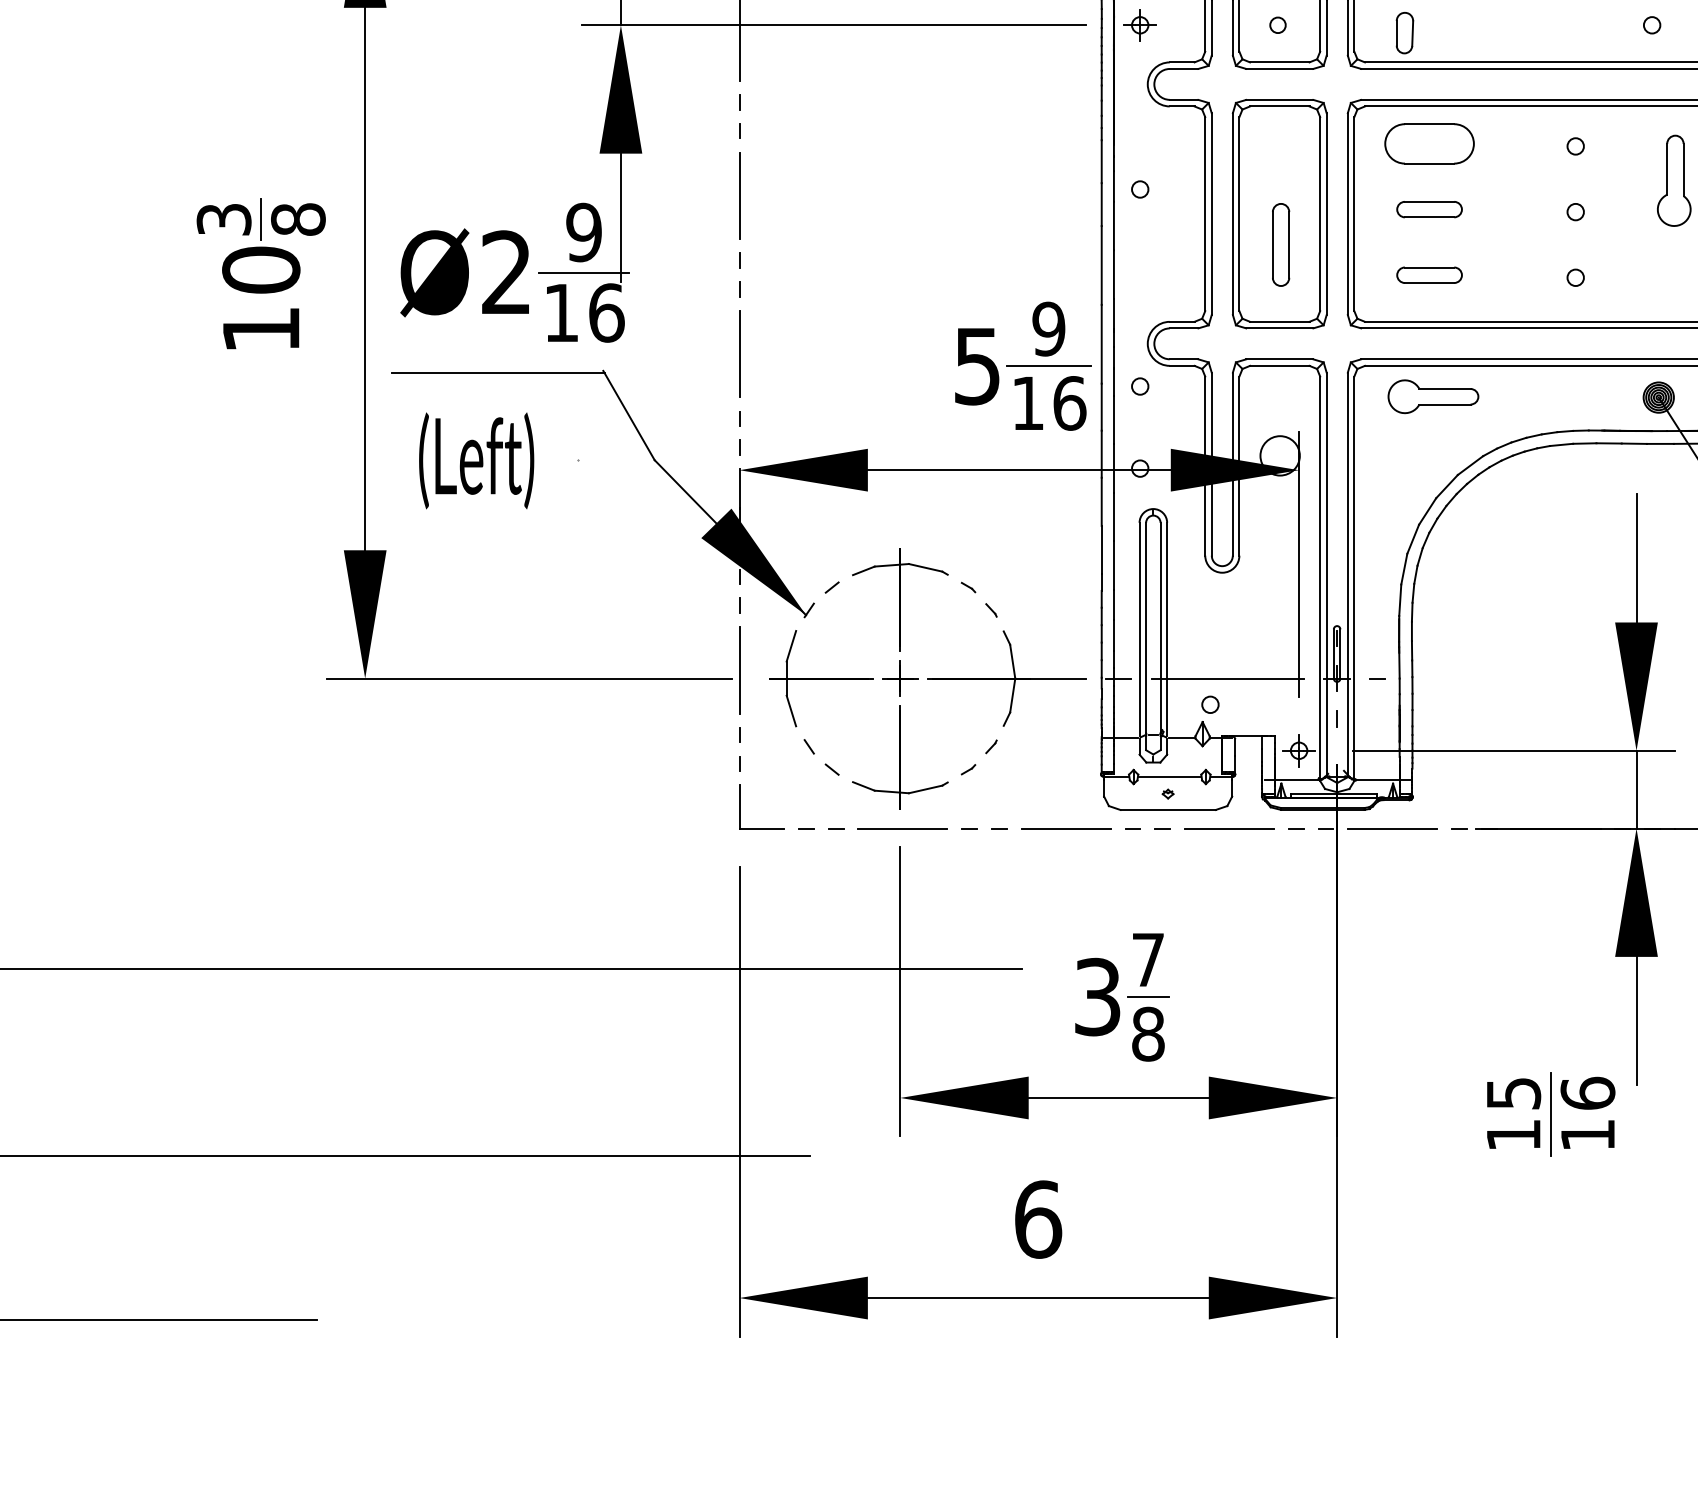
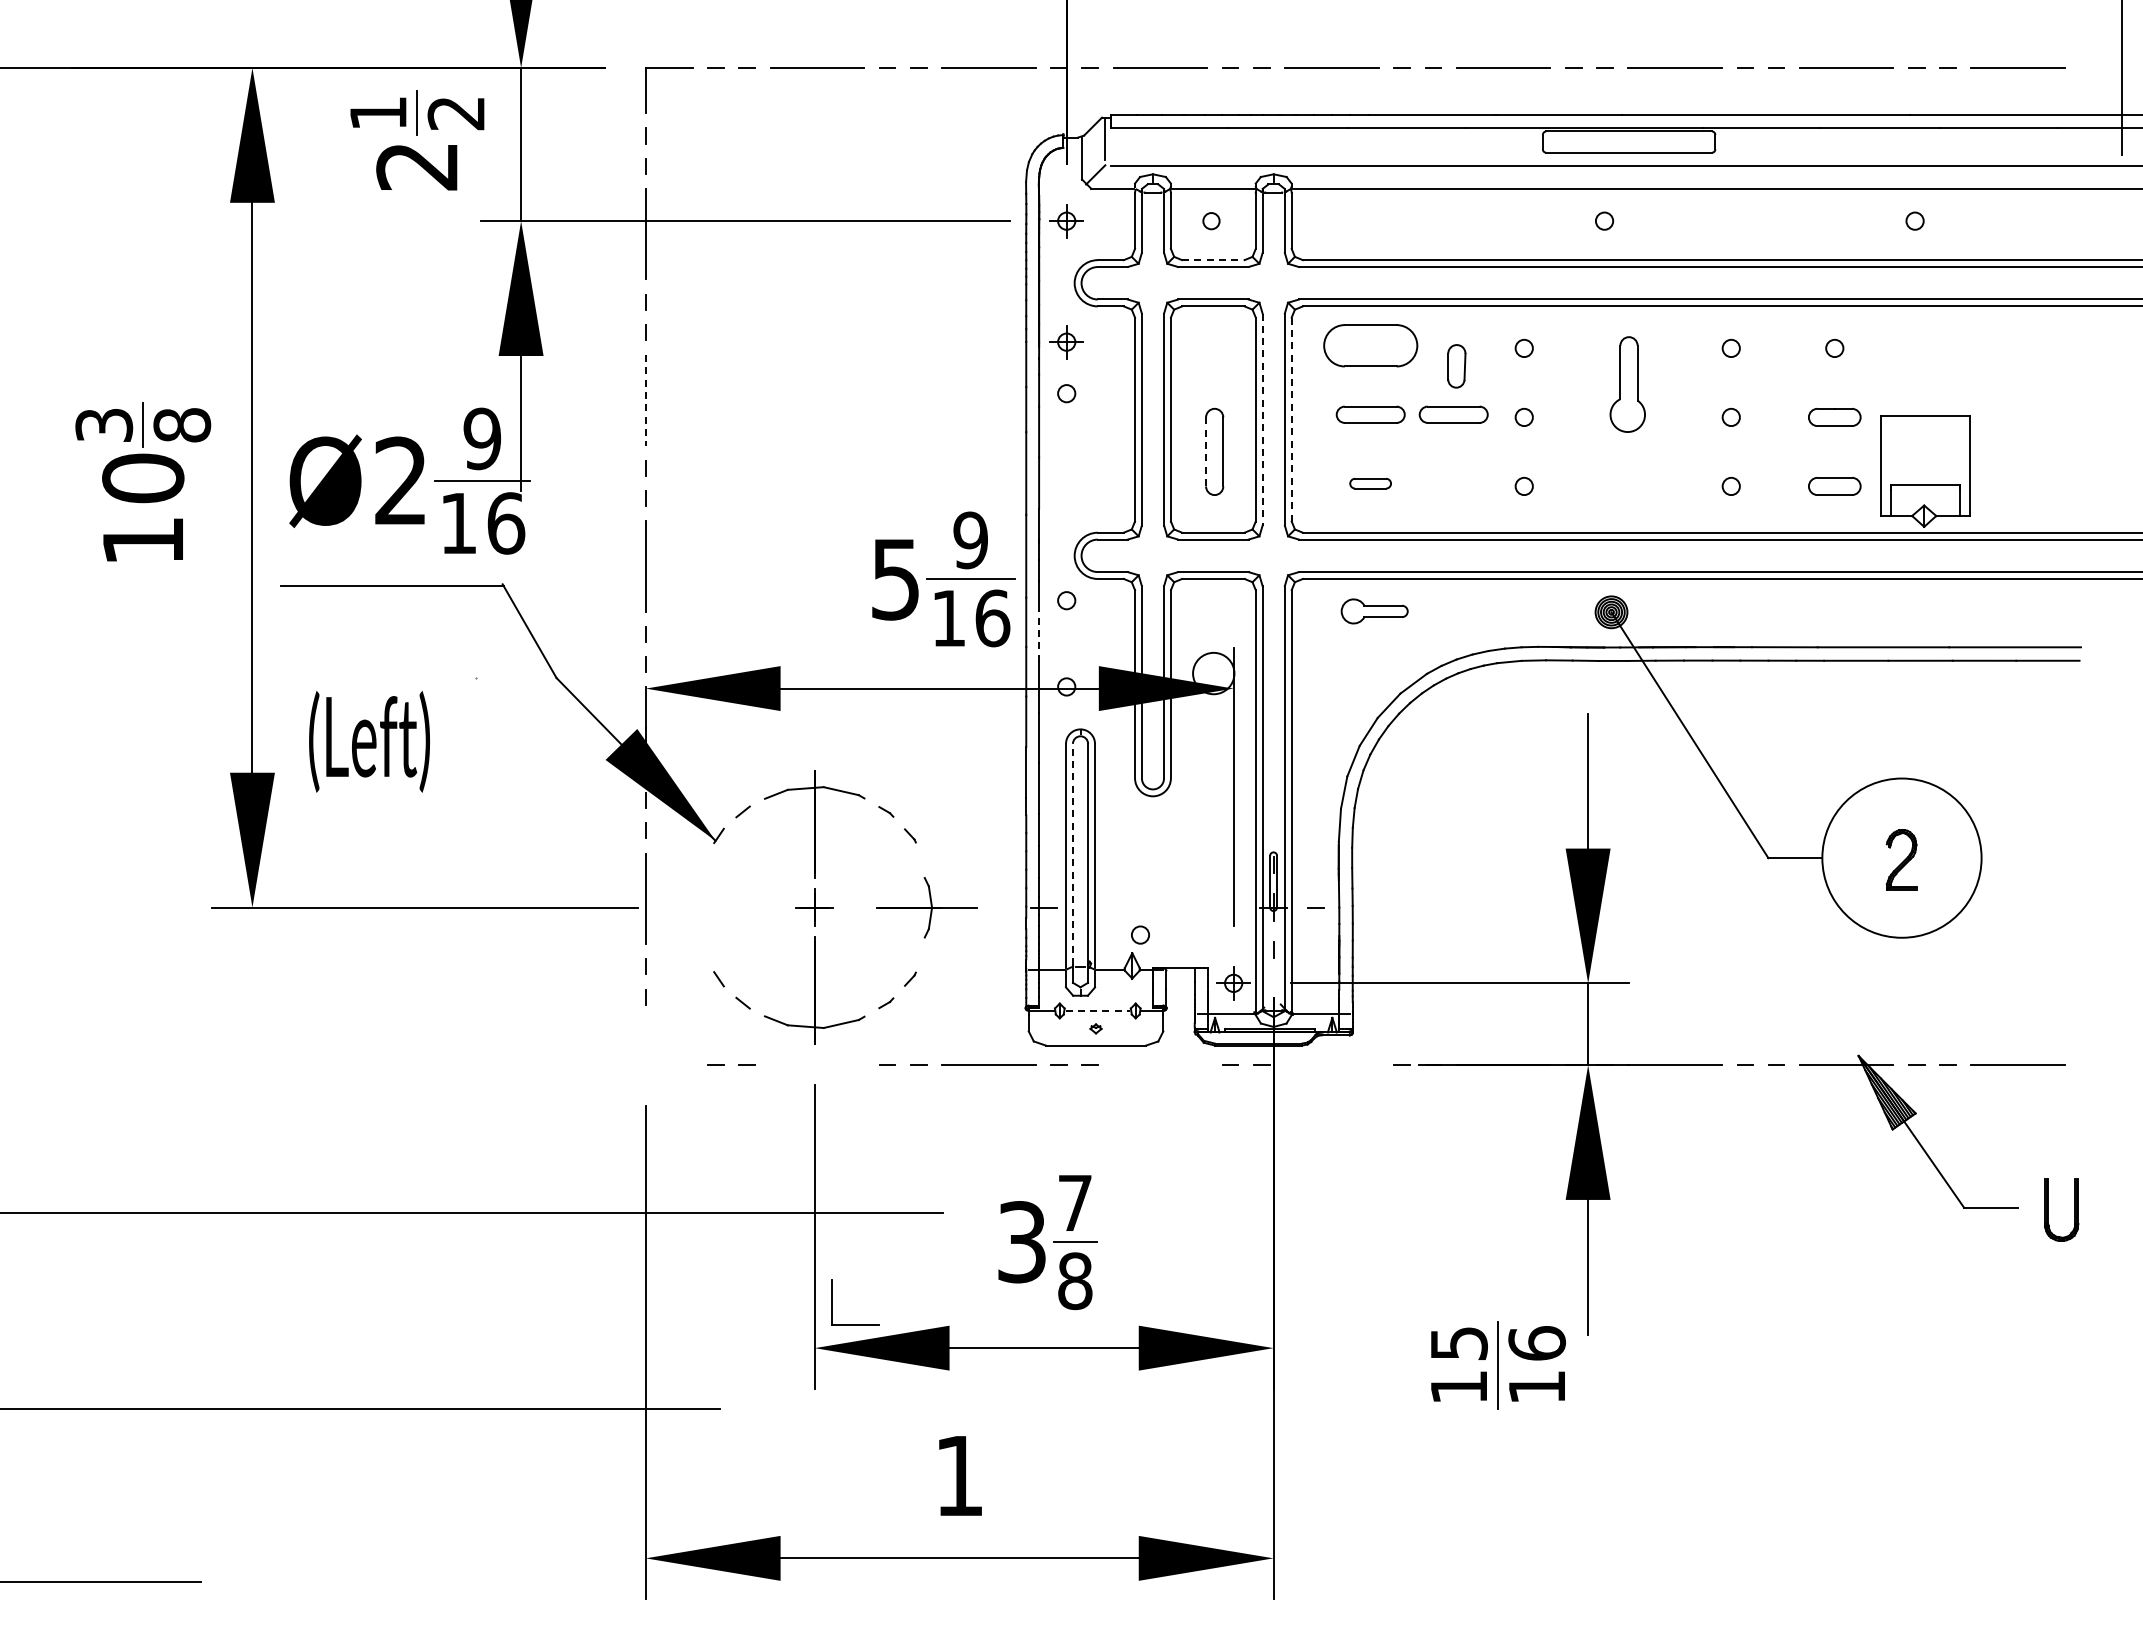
part: (1404, 33) -> (1456, 366), moved
line: (1279, 62) -> (1213, 260), solid -> dashed
part: (1140, 140) -> (1066, 342), added
line: (739, 195) -> (645, 400), solid -> dashed
part: (1508, 209) -> (1453, 414), added
line: (1354, 214) -> (1291, 419), solid -> dashed
line: (1326, 215) -> (1262, 420), solid -> dashed
line: (1273, 244) -> (1206, 451), solid -> dashed
part: (1429, 274) -> (1370, 483), size x0.6
part: (1433, 396) -> (1374, 611), size x0.7
line: (1114, 419) -> (1039, 635), solid -> dashed
text: (476, 460) -> (369, 741), moved
line: (1145, 628) -> (1072, 854), solid -> dashed
part: (821, 678) -> (731, 907), removed
part: (1006, 678) -> (926, 907), size x0.6
line: (1227, 678) -> (1158, 907), removed
line: (1170, 777) -> (1098, 1011), solid -> dashed
part: (762, 827) -> (855, 1324), moved
line: (903, 827) -> (817, 1064), removed
line: (1229, 827) -> (1160, 1064), removed
line: (1392, 828) -> (1331, 1065), removed
text: (1038, 1219) -> (959, 1475), 6 -> 1

